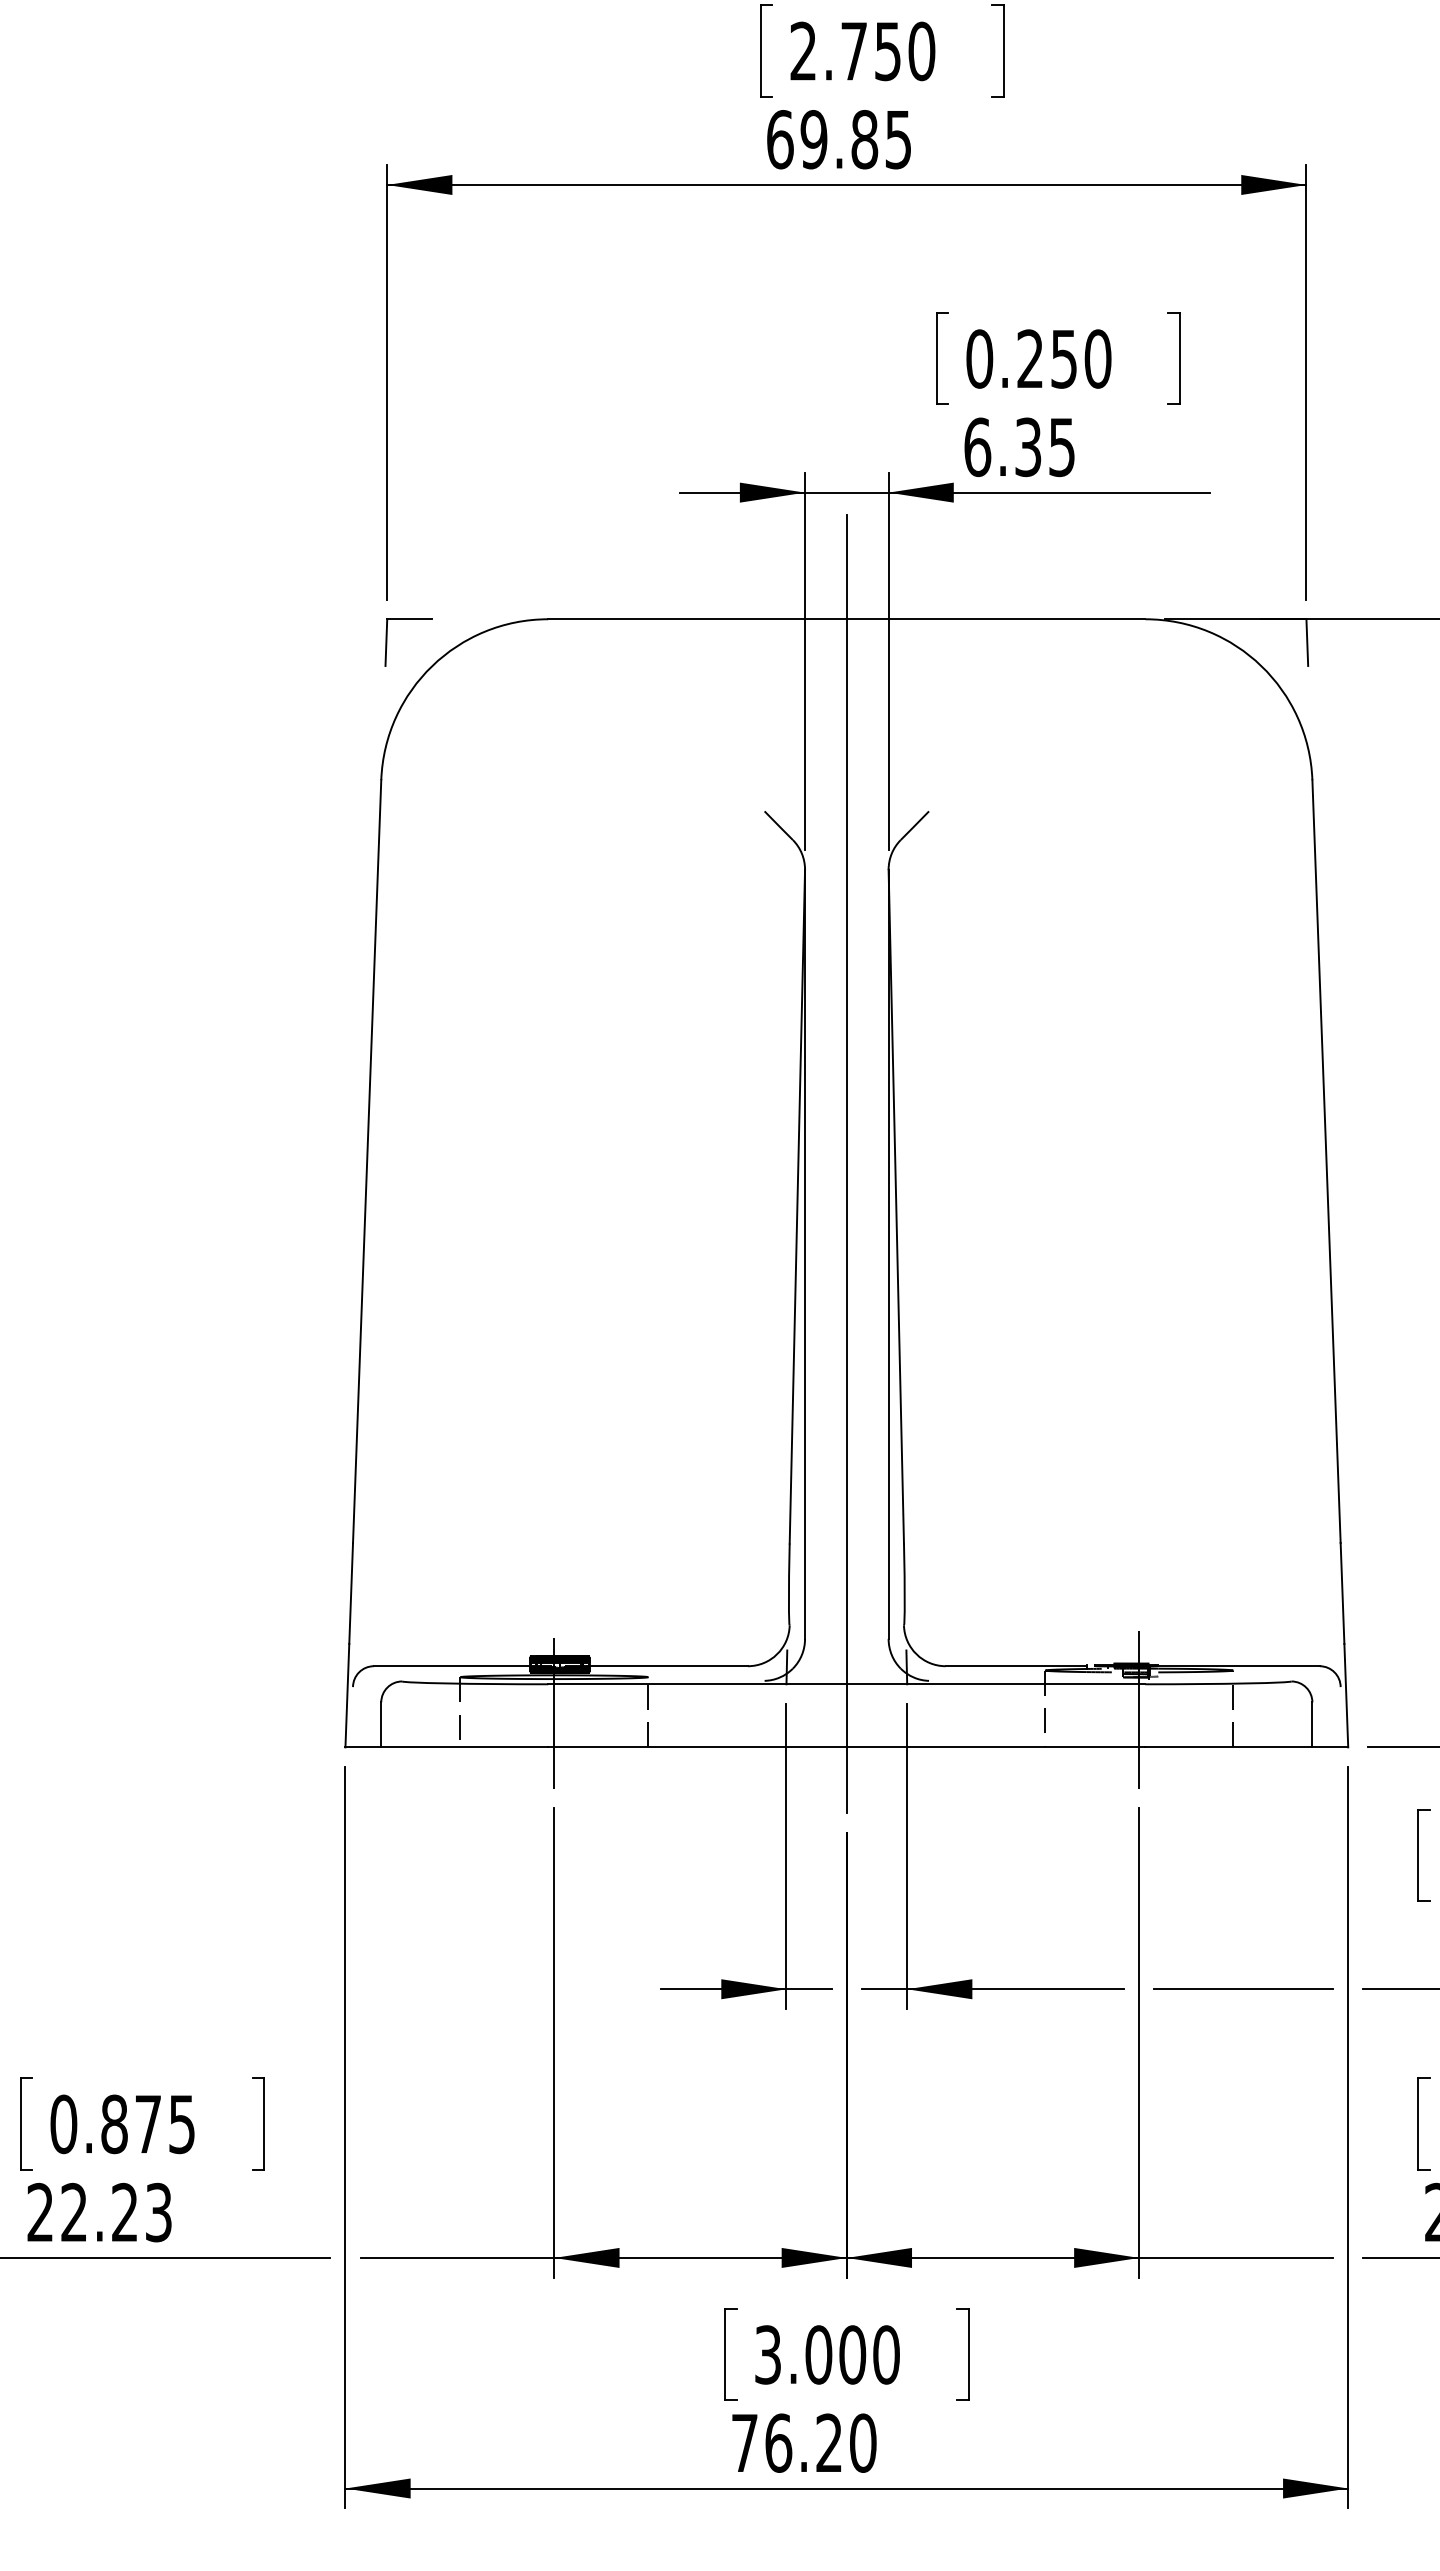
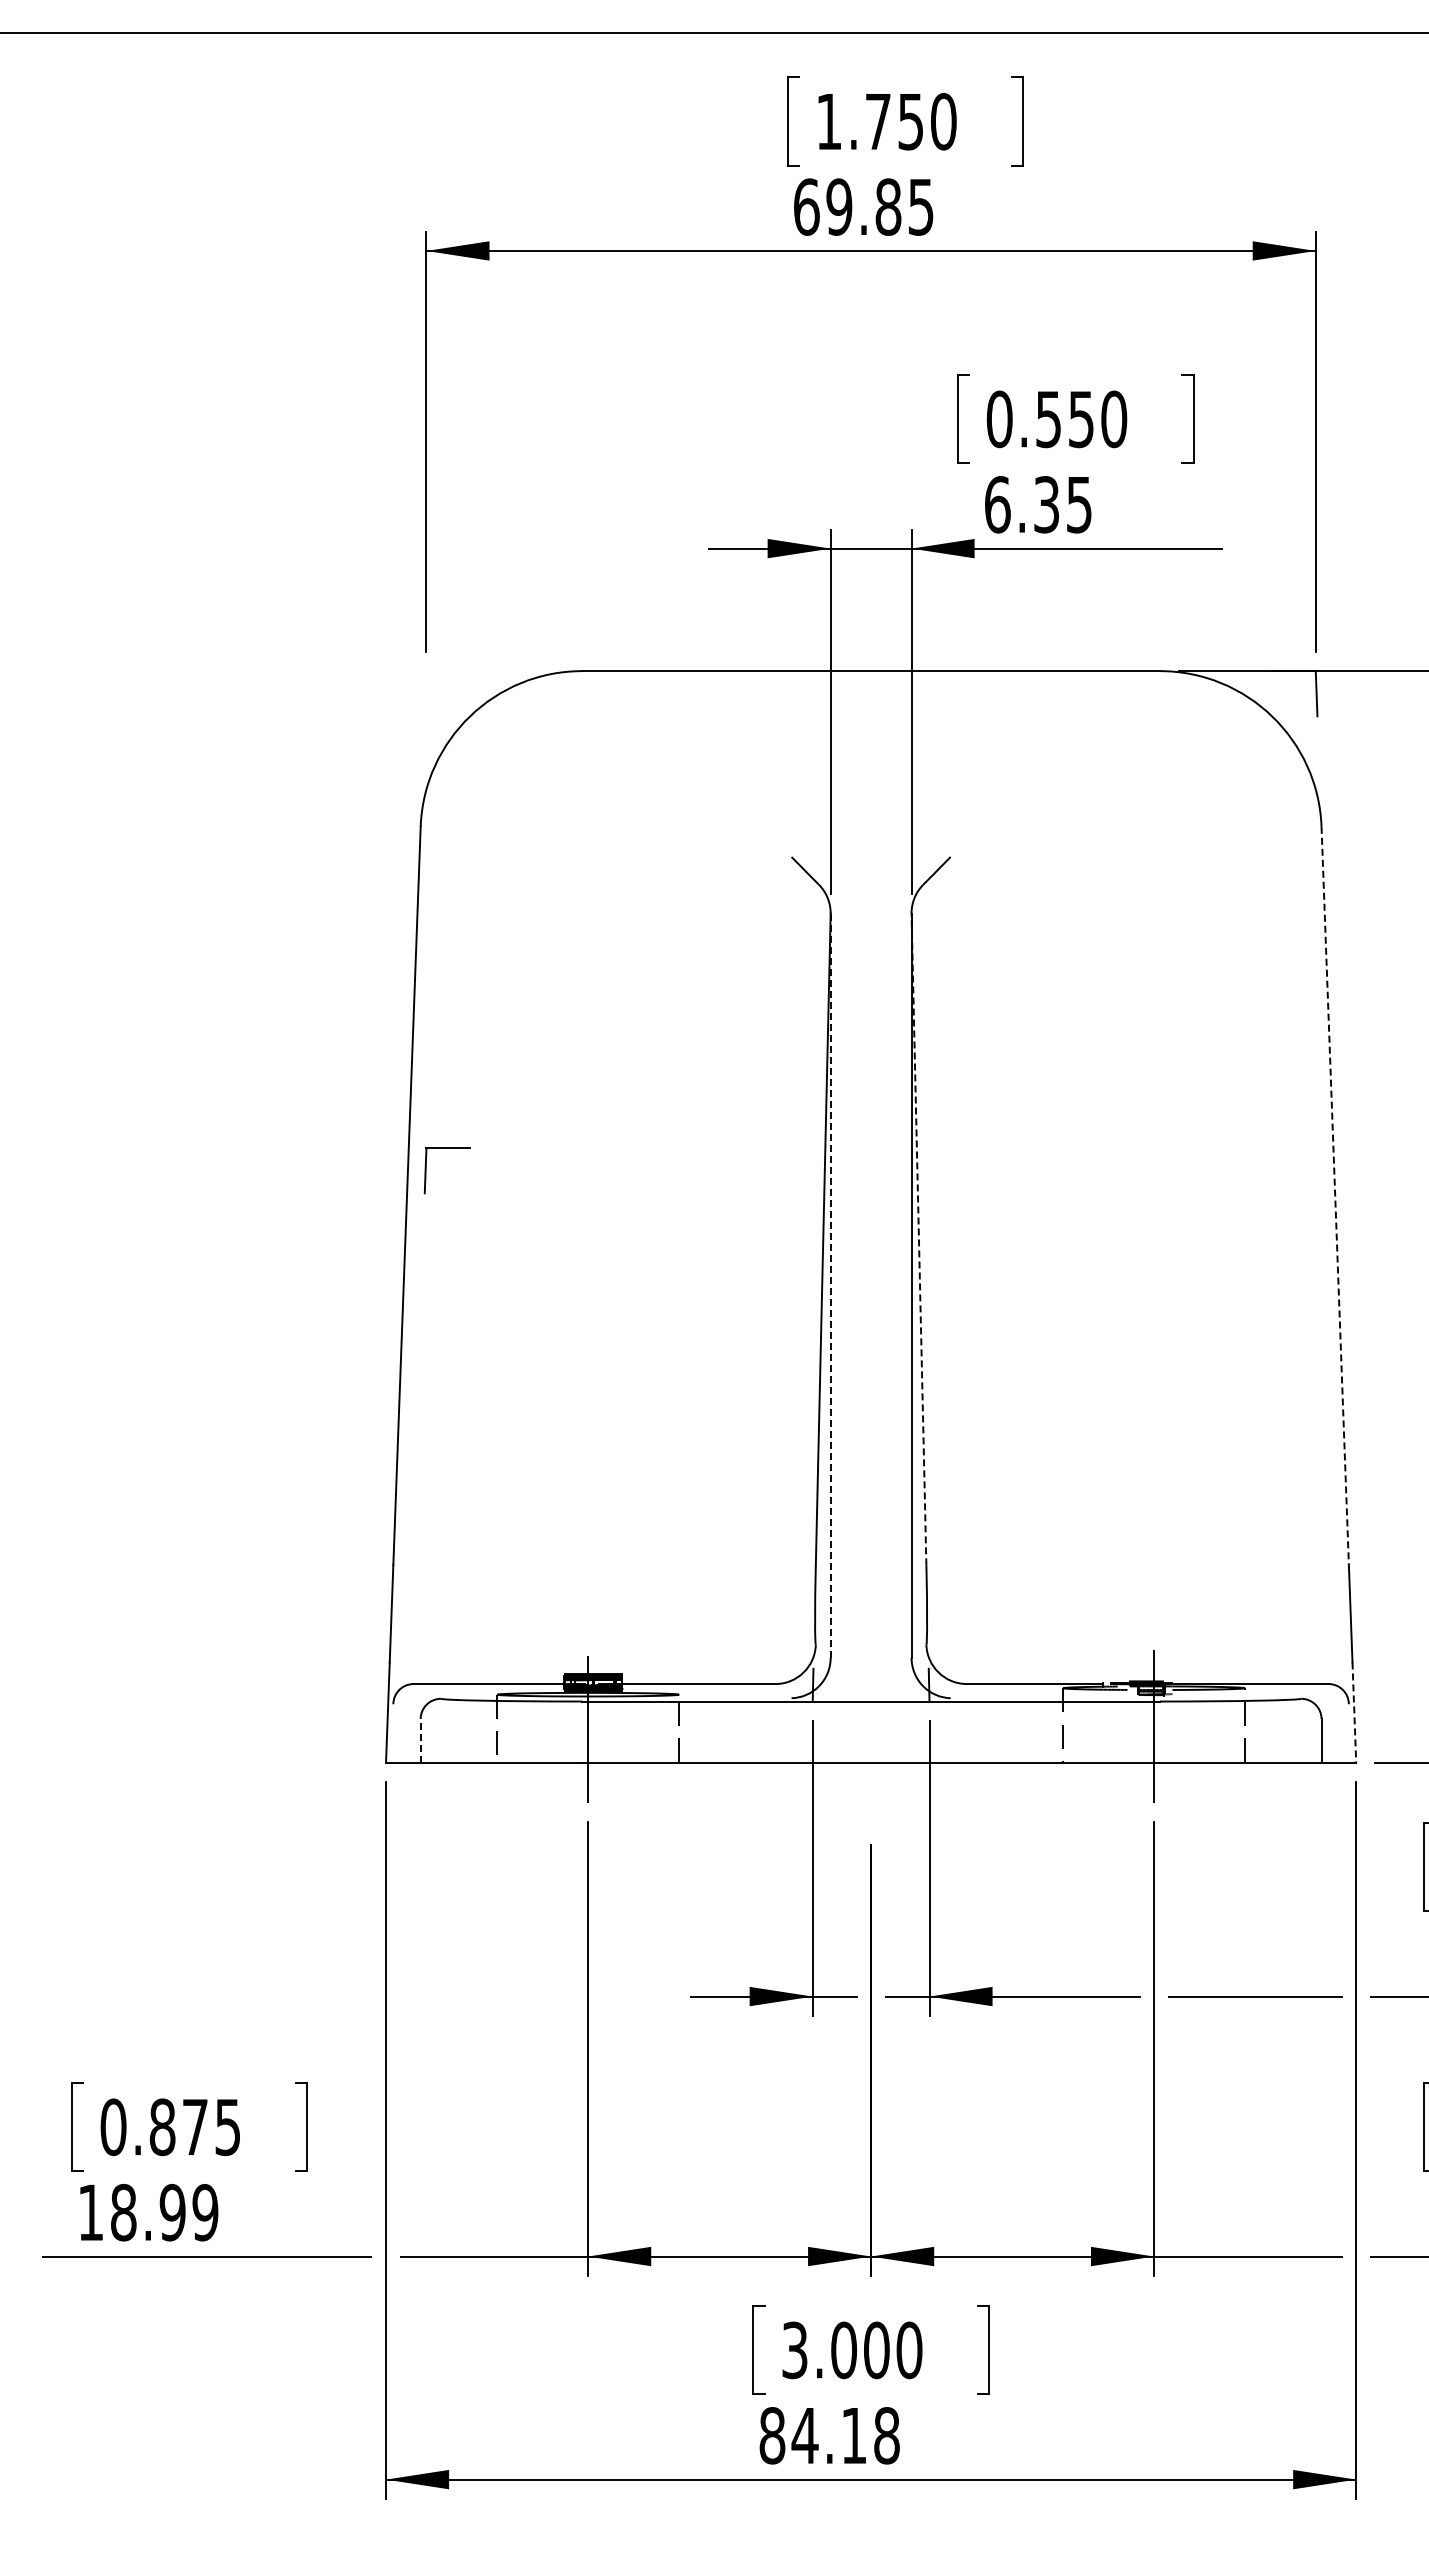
text: (802, 51) -> (828, 121), 2.750 -> 1.750
text: (1030, 359) -> (1048, 419), 0.250 -> 0.550
part: (387, 642) -> (426, 1170), moved
line: (1326, 1162) -> (1335, 1196), solid -> dashed
line: (847, 1163) -> (871, 1197), removed
line: (895, 1205) -> (918, 1238), solid -> dashed
line: (804, 1255) -> (830, 1286), solid -> dashed
line: (1346, 1696) -> (1354, 1713), solid -> dashed
line: (381, 1724) -> (420, 1740), solid -> dashed
text: (99, 2212) -> (148, 2212), 22.23 -> 18.99
text: (803, 2442) -> (829, 2435), 76.20 -> 84.18

